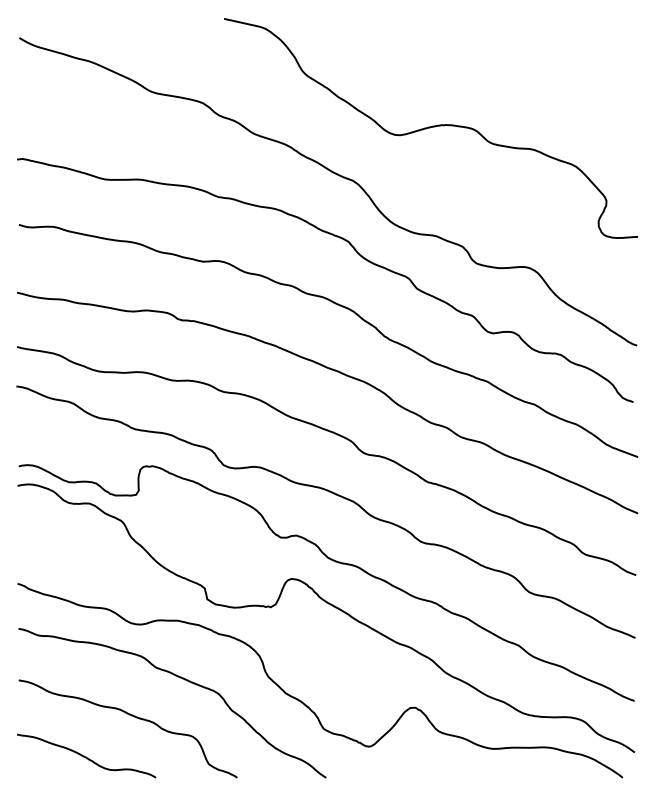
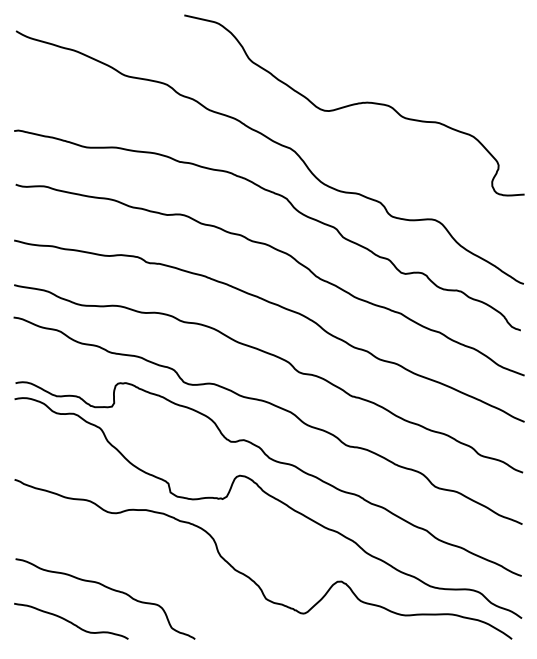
curve: (181, 679) -> (149, 558), removed

